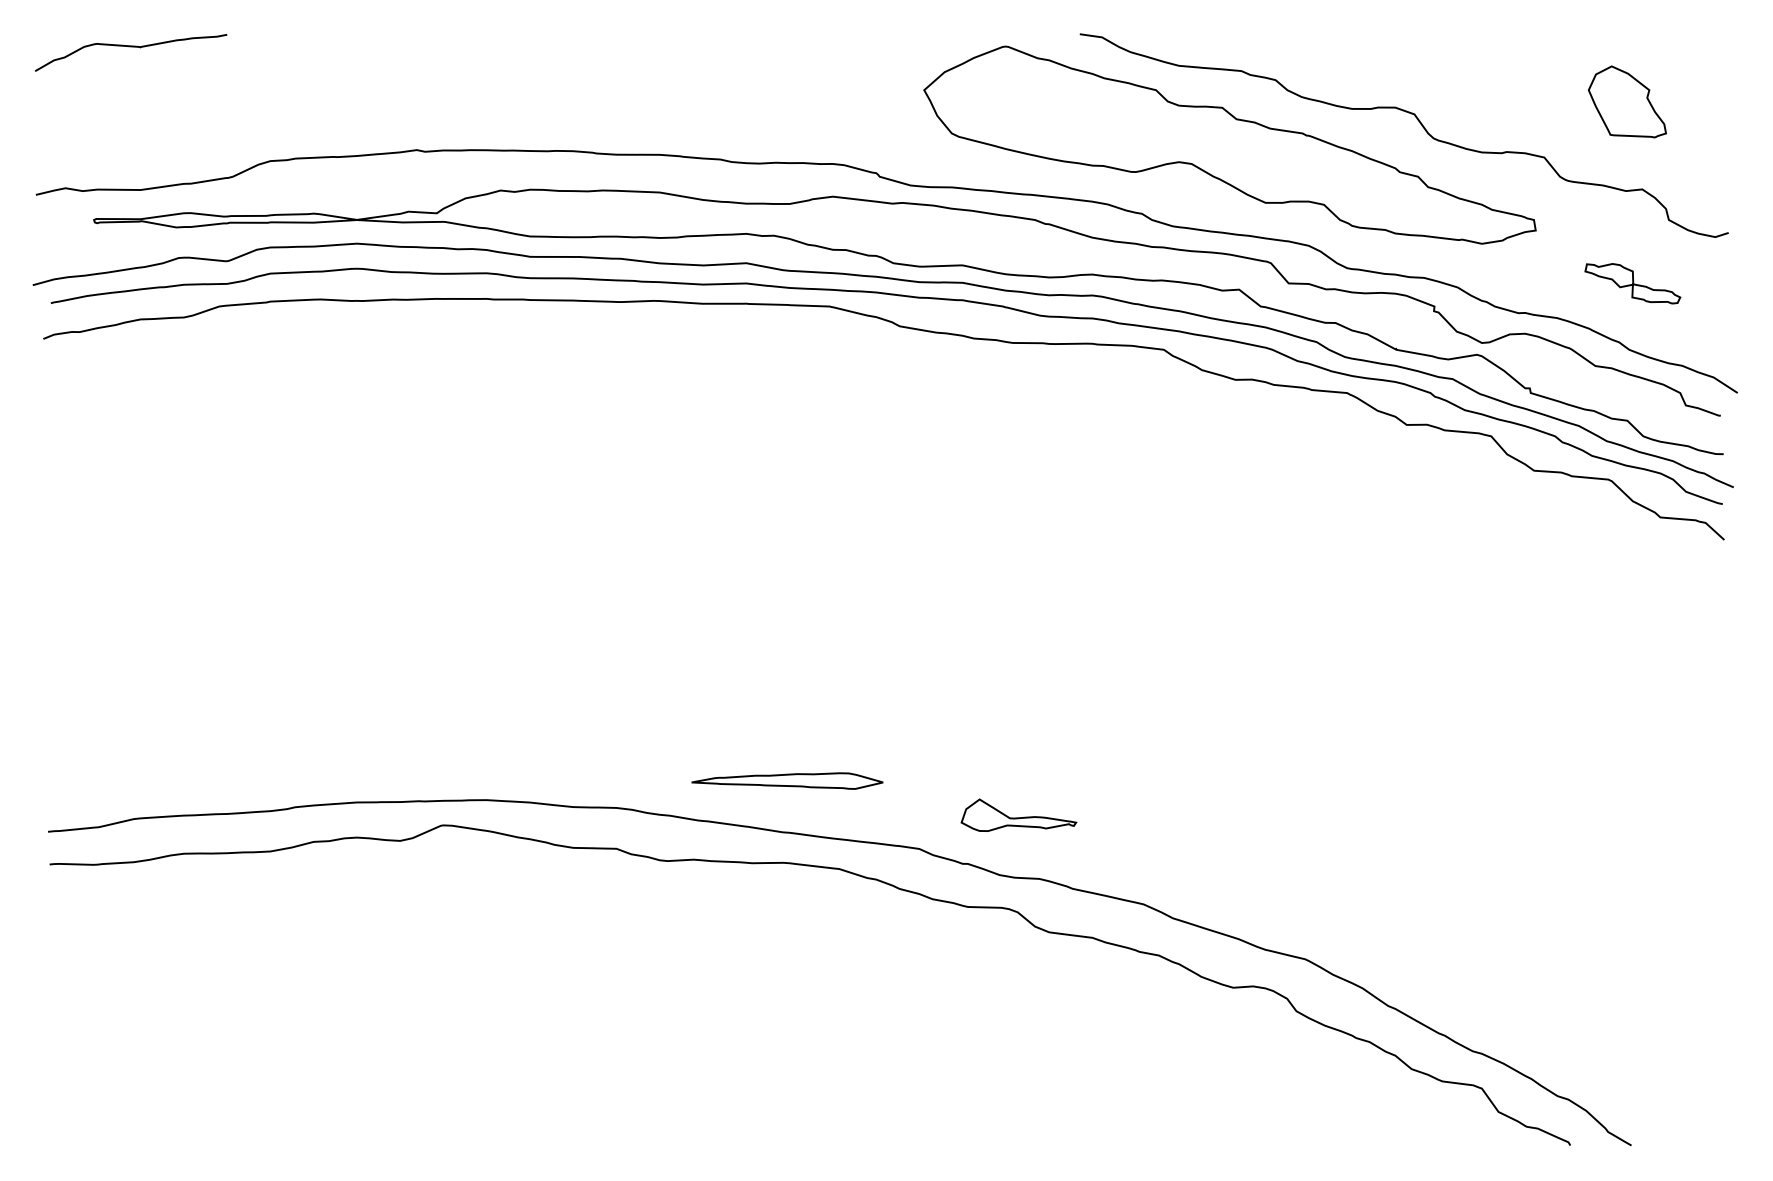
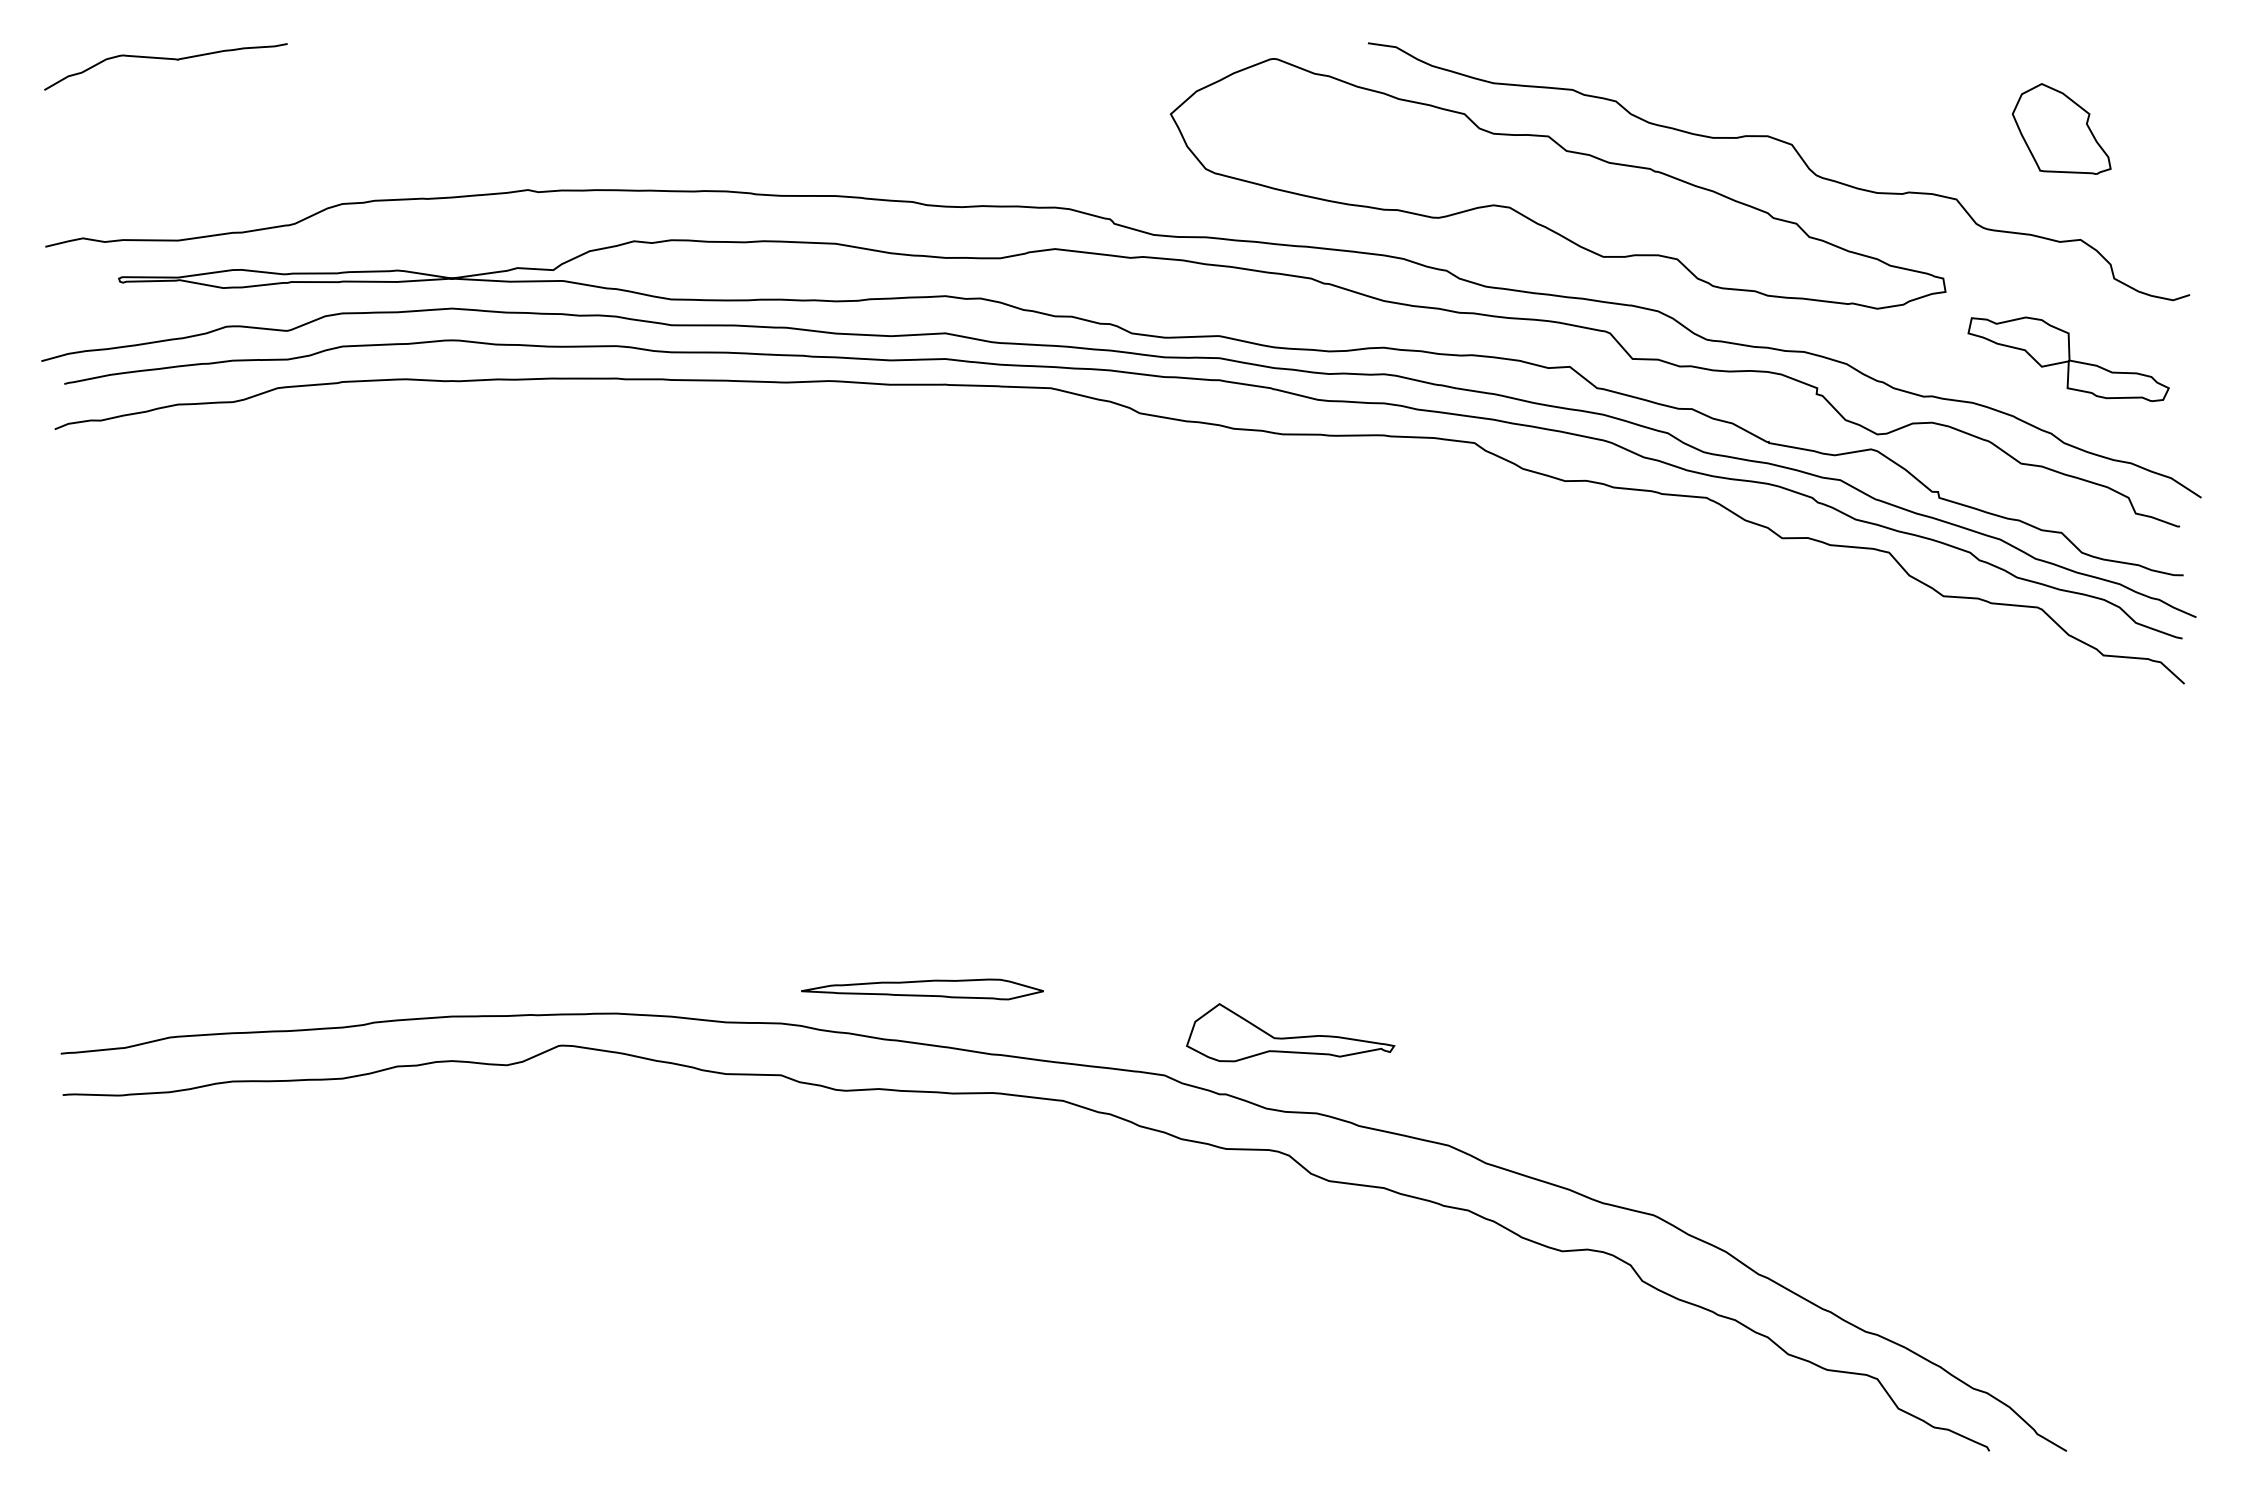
part: (1632, 283) -> (2068, 359), size x1.67
part: (787, 781) -> (922, 989), moved
part: (1018, 815) -> (1290, 1032), size x1.43

